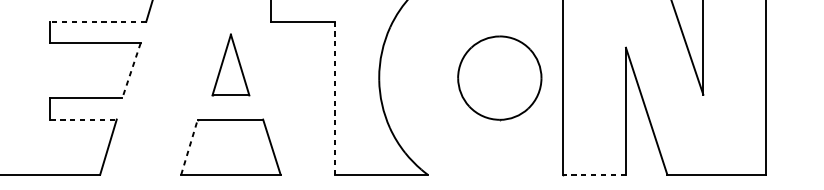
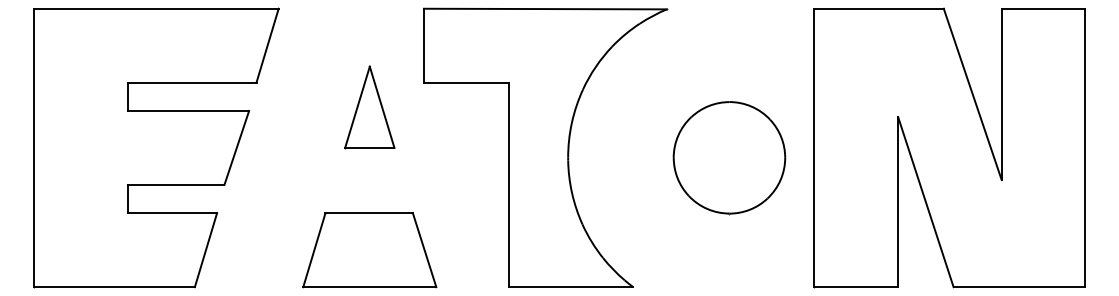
line: (97, 21) -> (191, 82), dashed -> solid
part: (230, 65) -> (369, 107), moved
line: (131, 70) -> (236, 147), dashed -> solid
line: (335, 98) -> (509, 184), dashed -> solid
line: (84, 119) -> (173, 213), dashed -> solid
line: (189, 147) -> (314, 250), dashed -> solid
line: (594, 175) -> (856, 287), dashed -> solid

